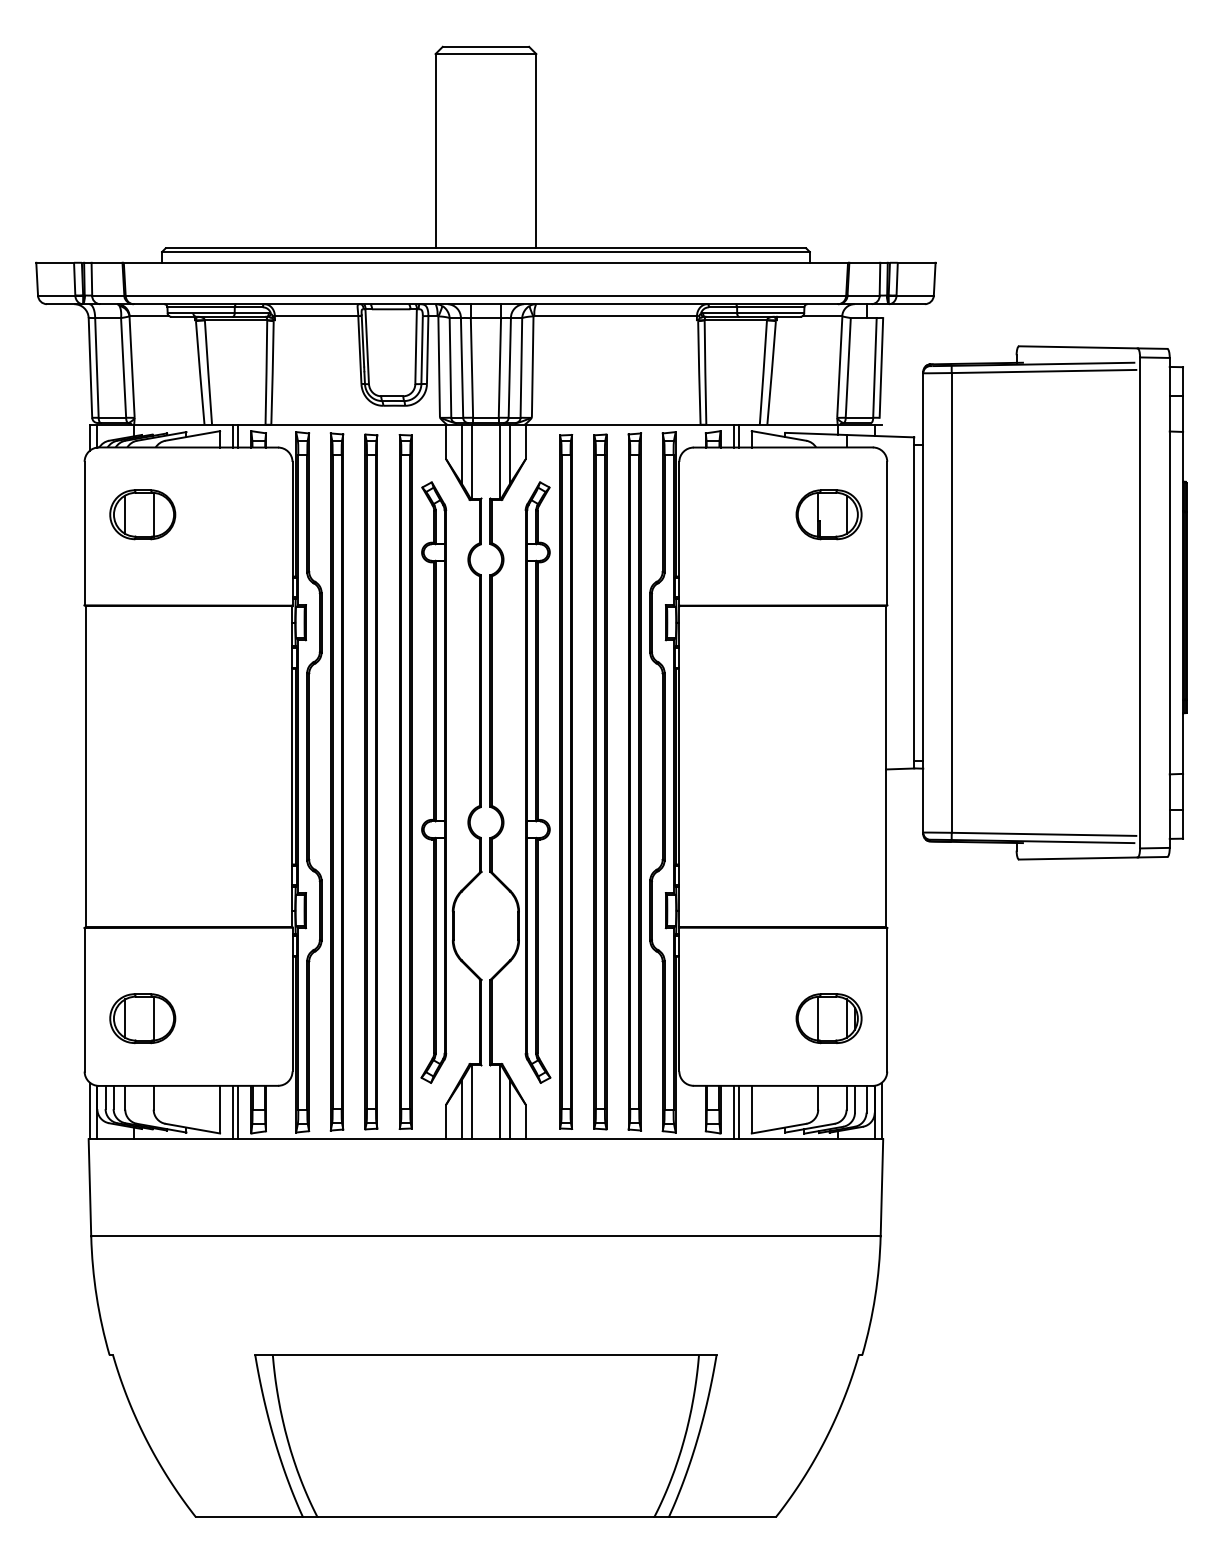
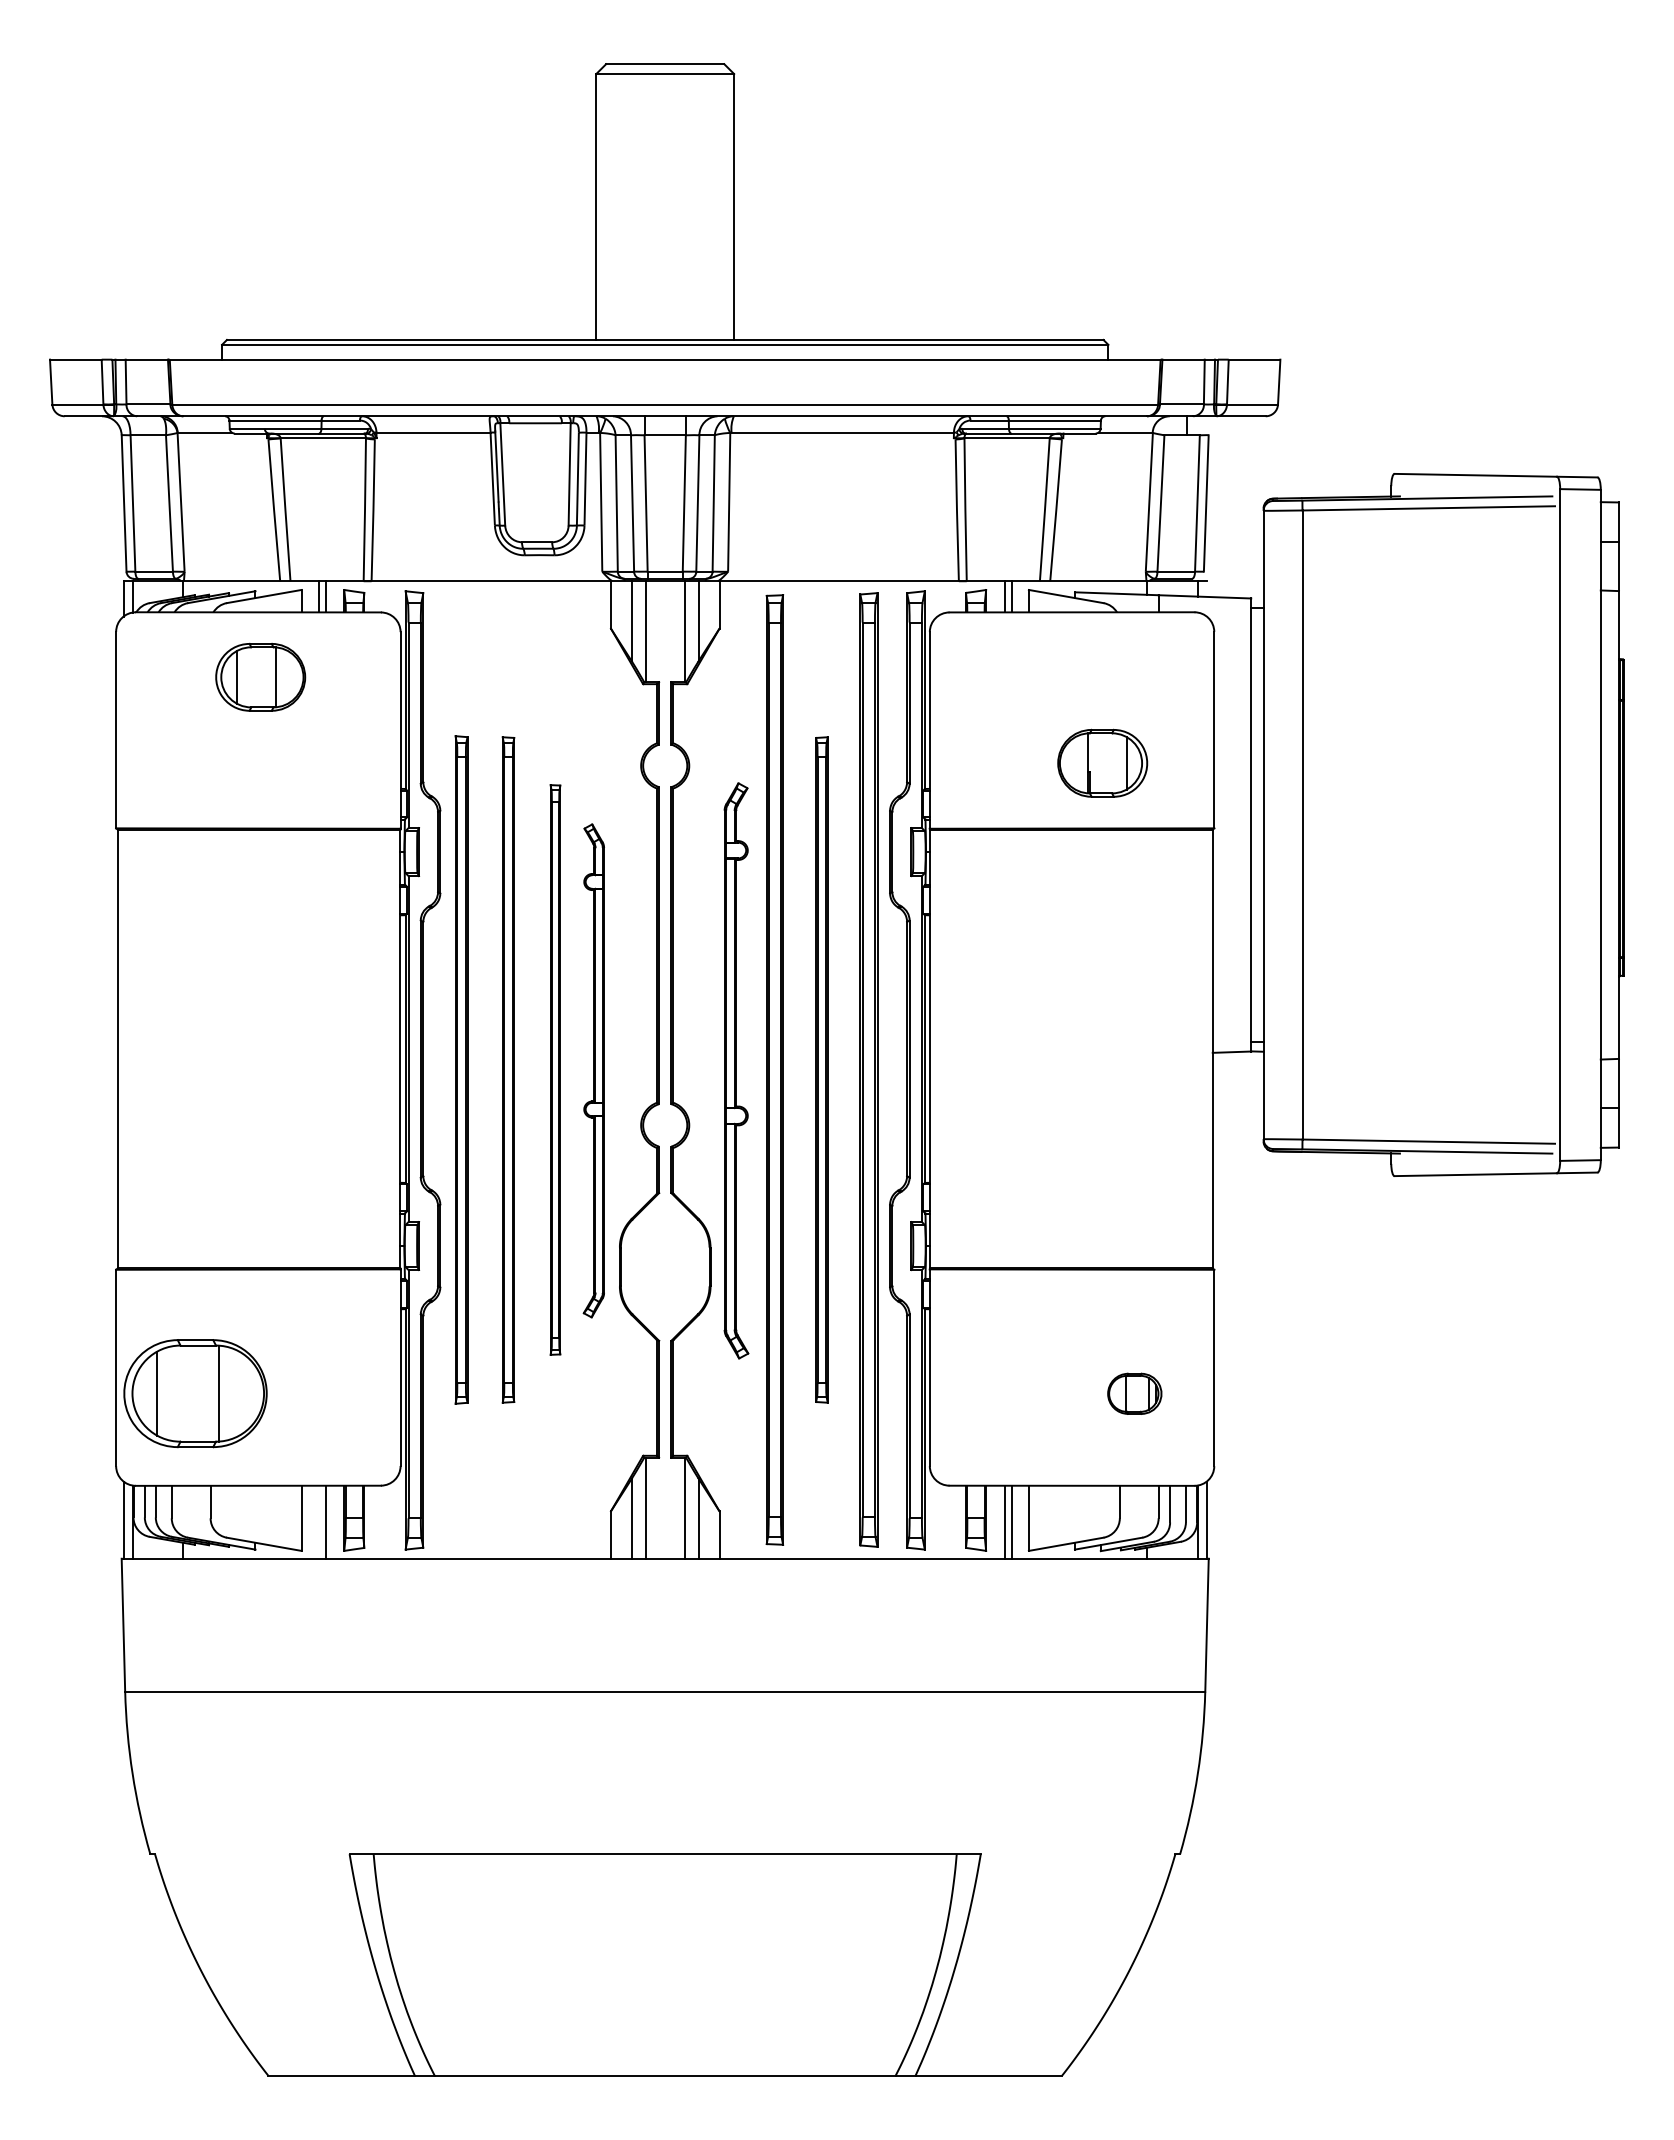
part: (142, 514) -> (260, 676), moved
part: (828, 514) -> (1102, 762), moved
part: (337, 781) -> (461, 1069), size x0.7
part: (371, 781) -> (508, 1069), size x0.7
part: (405, 781) -> (555, 1069), size x0.6
part: (600, 781) -> (821, 1069), size x0.7
part: (433, 782) -> (593, 1070), size x0.6
part: (538, 782) -> (736, 1070), size x0.7
part: (142, 1018) -> (195, 1393), size x1.6
part: (828, 1018) -> (1134, 1393), size x0.6
line: (232, 1112) -> (318, 1521), removed

